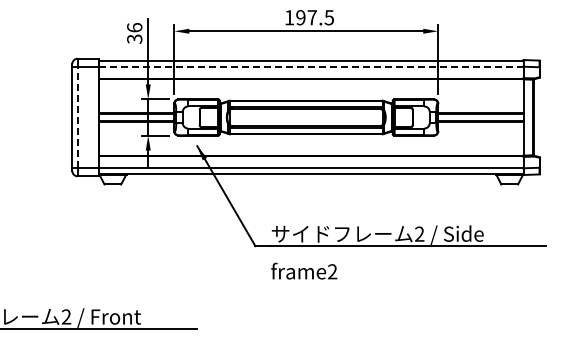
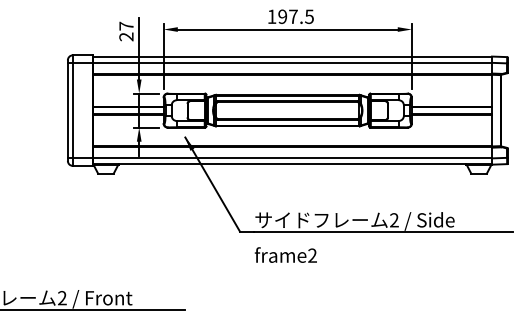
text: (134, 33) -> (126, 31), 36 -> 27
line: (311, 66) -> (292, 62), dashed -> solid
line: (77, 117) -> (72, 110), dashed -> solid

